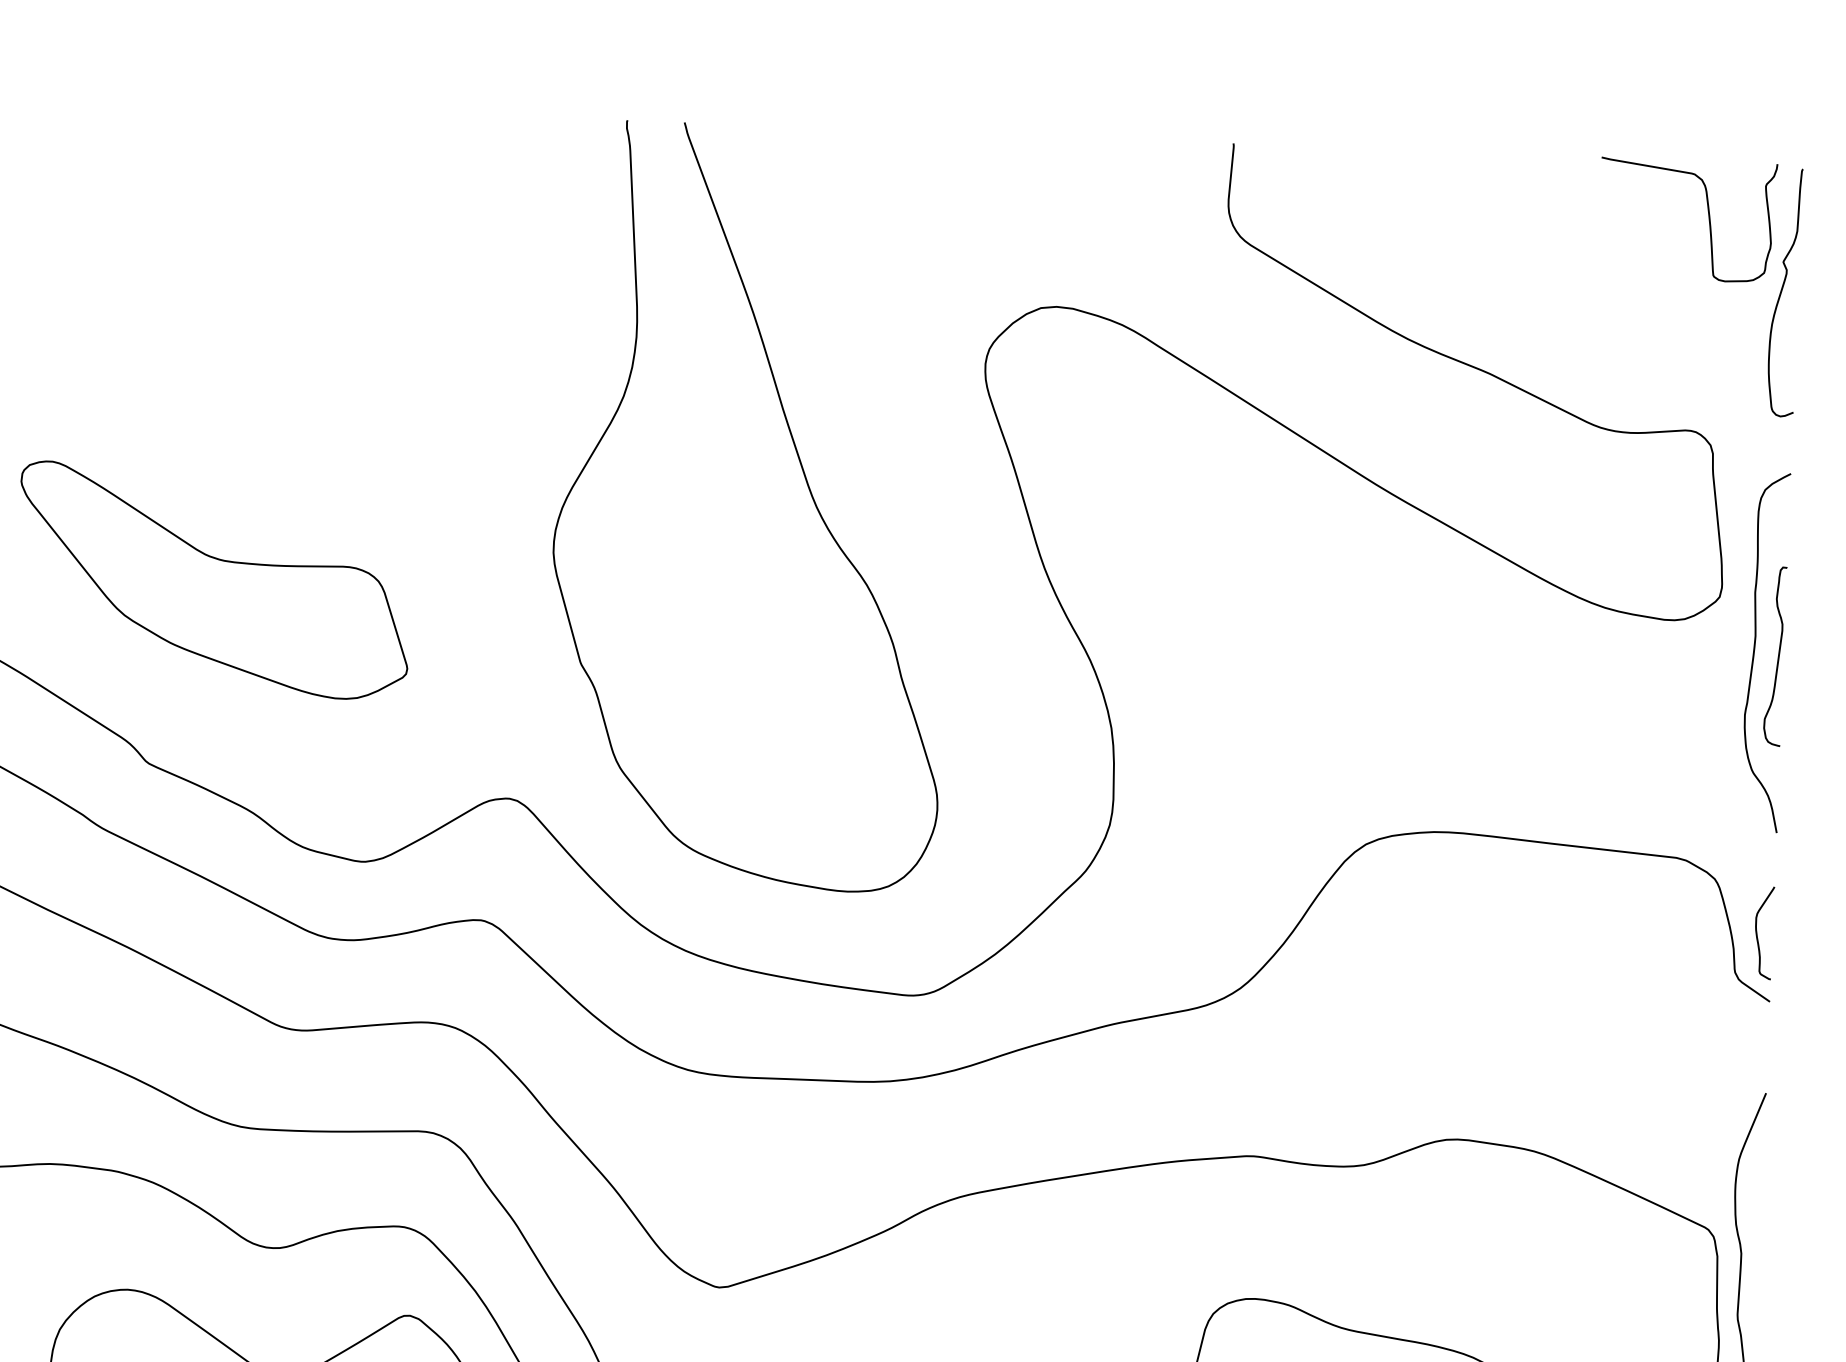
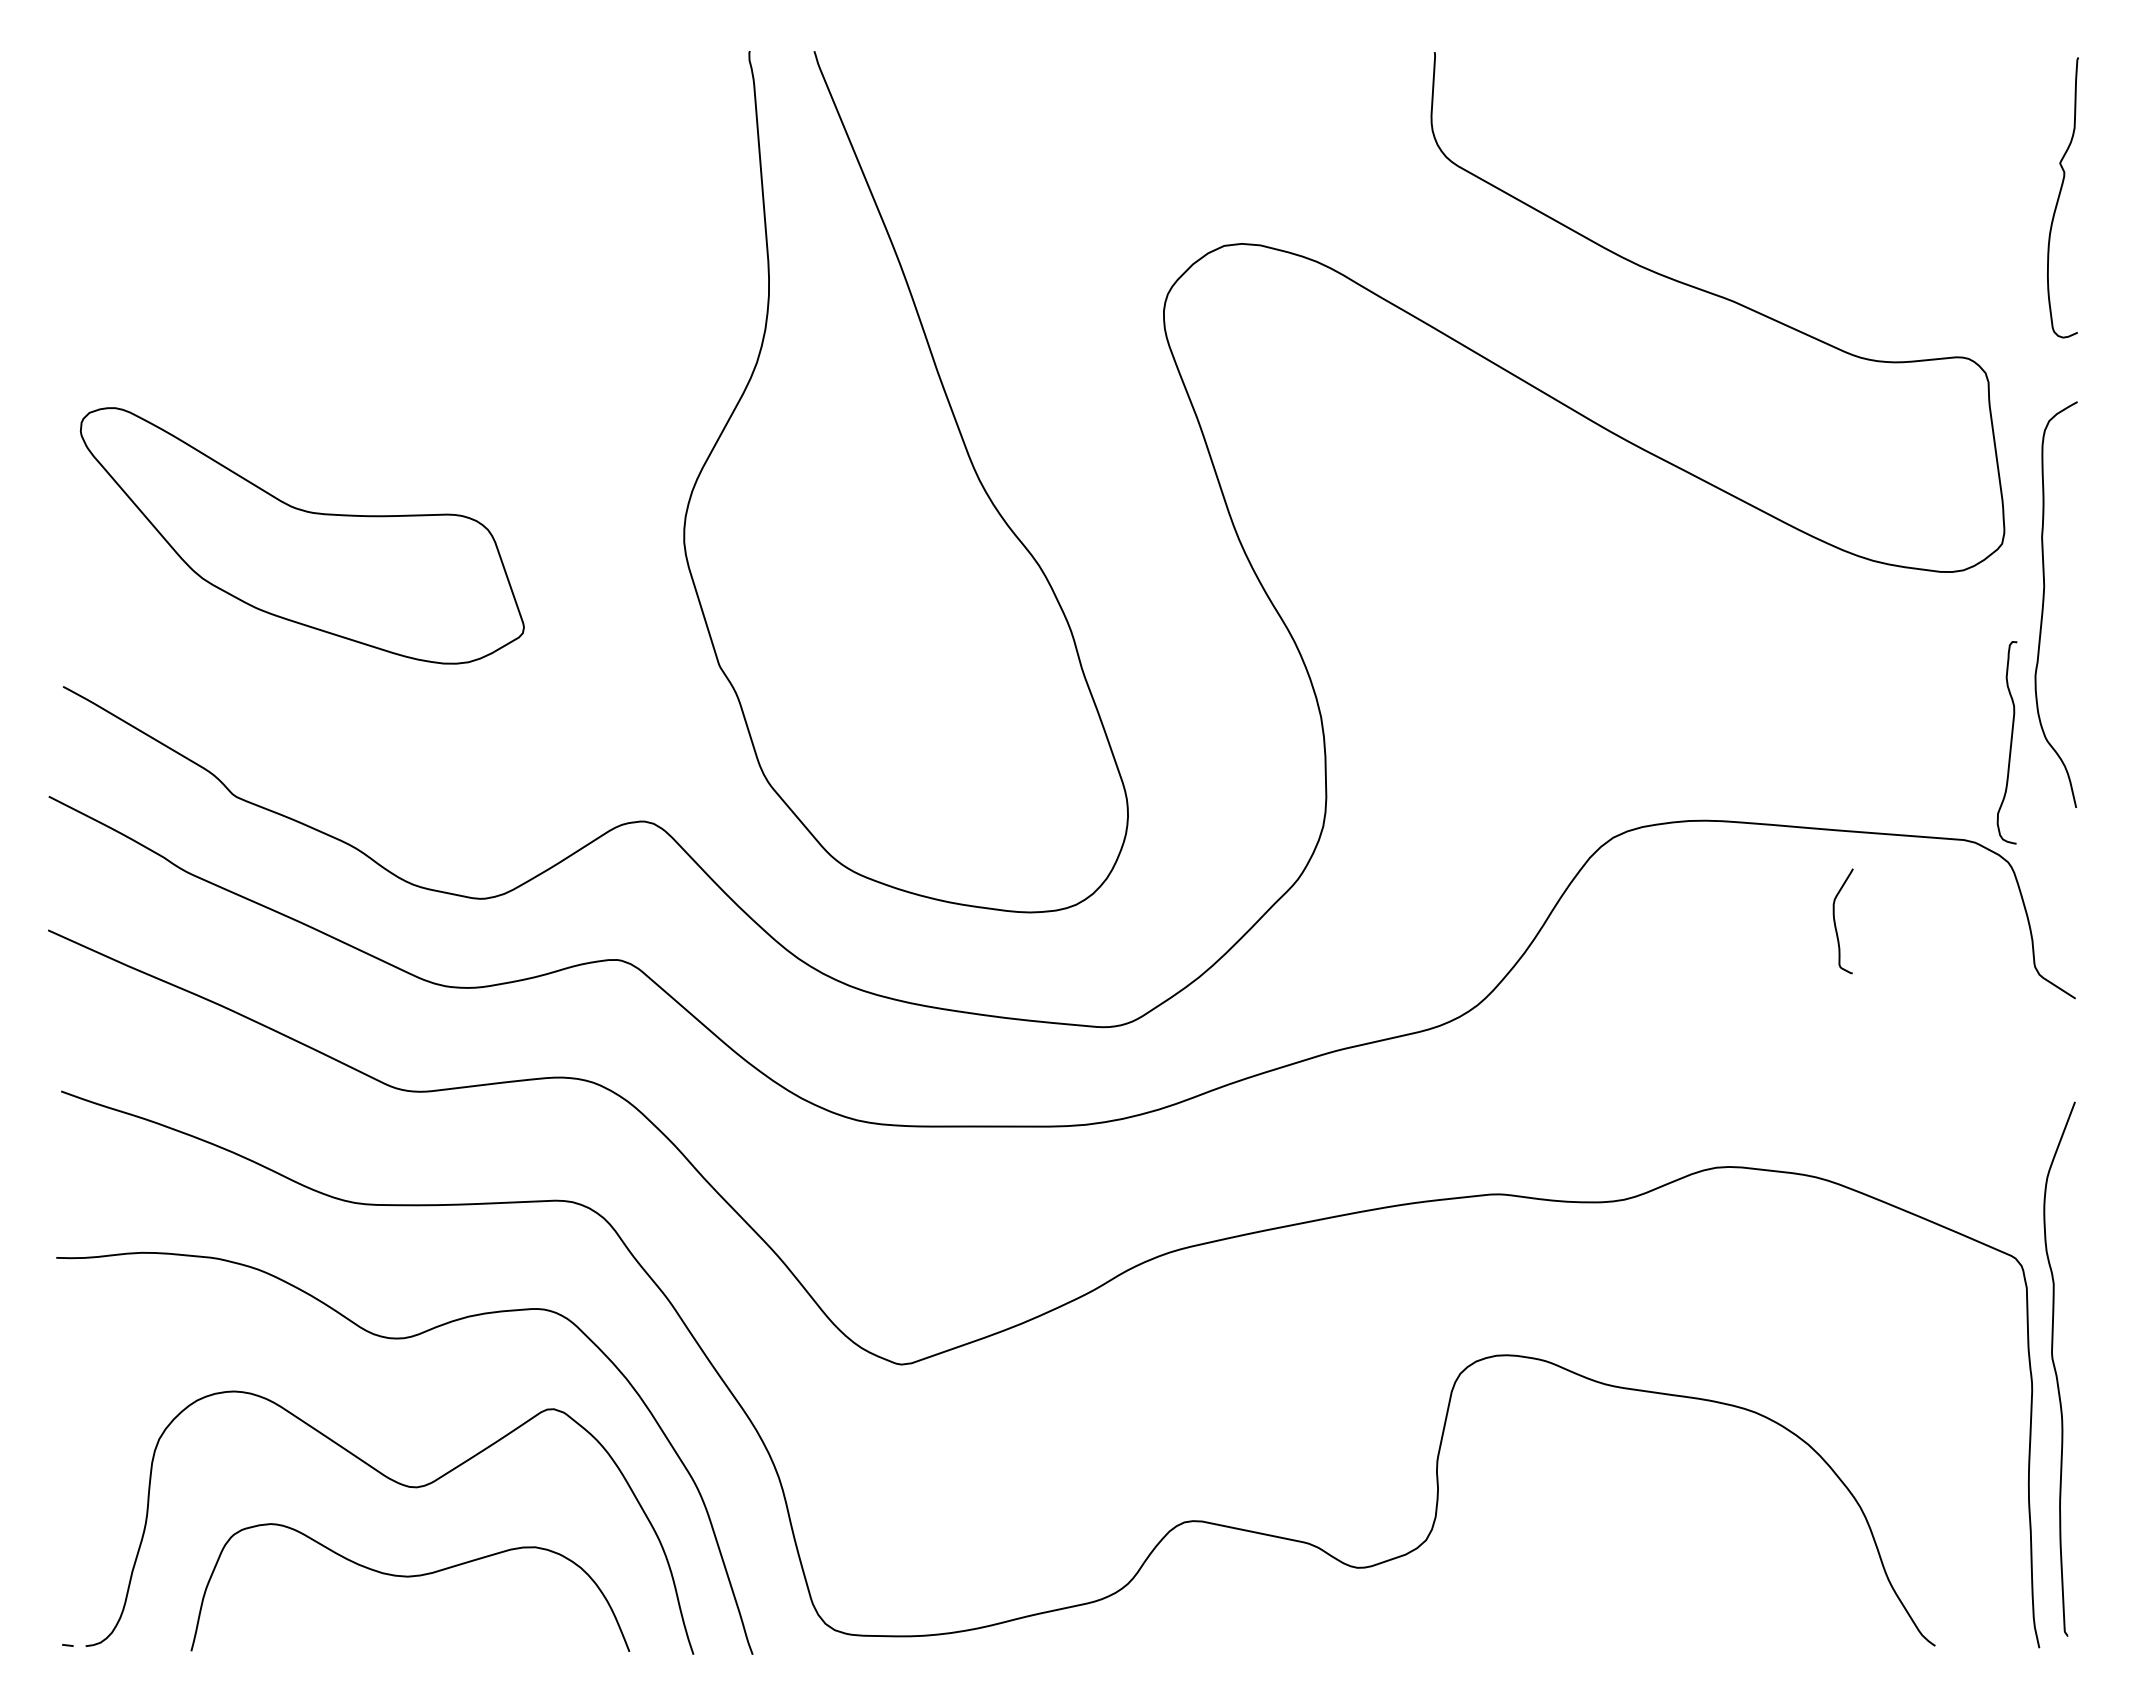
curve: (1708, 217) -> (1973, 115), removed
part: (213, 580) -> (301, 535), moved
curve: (1778, 656) -> (2010, 742), moved
curve: (1757, 932) -> (1835, 921), moved

